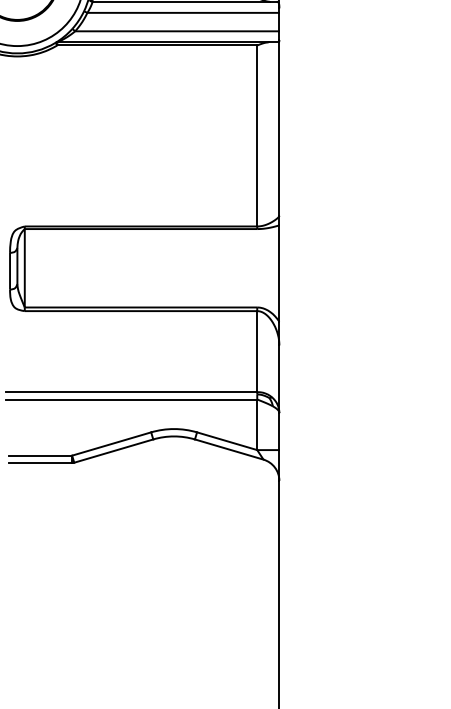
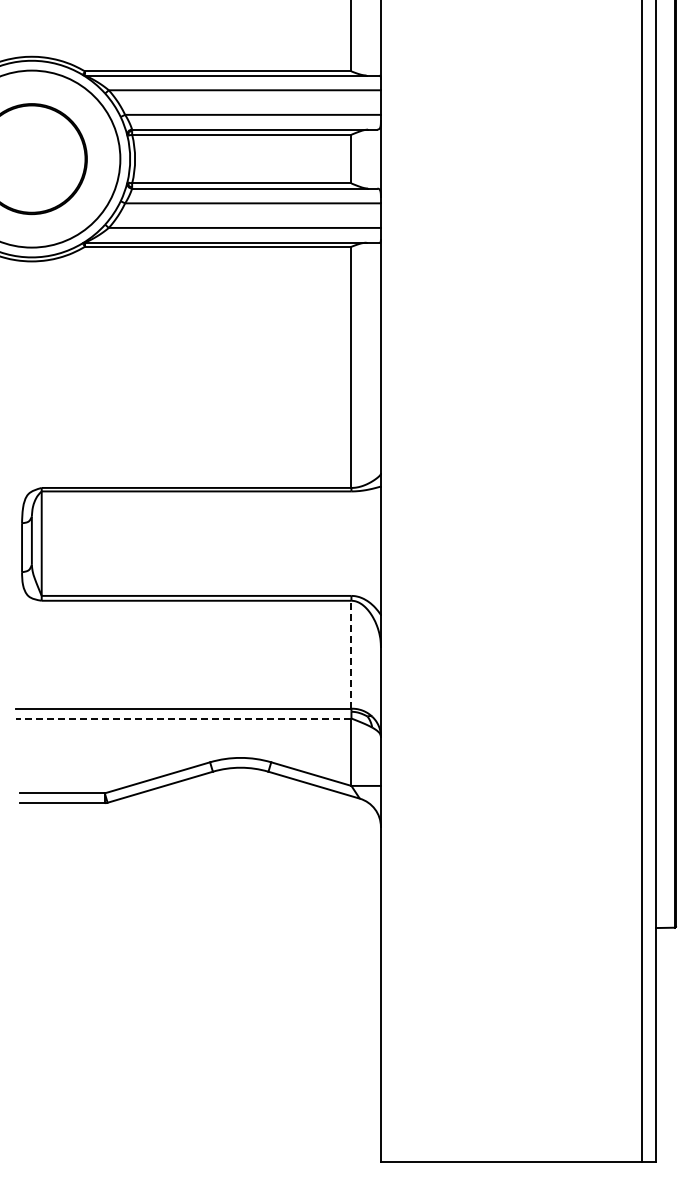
line: (257, 351) -> (351, 654), solid -> dashed
line: (131, 399) -> (183, 718), solid -> dashed

